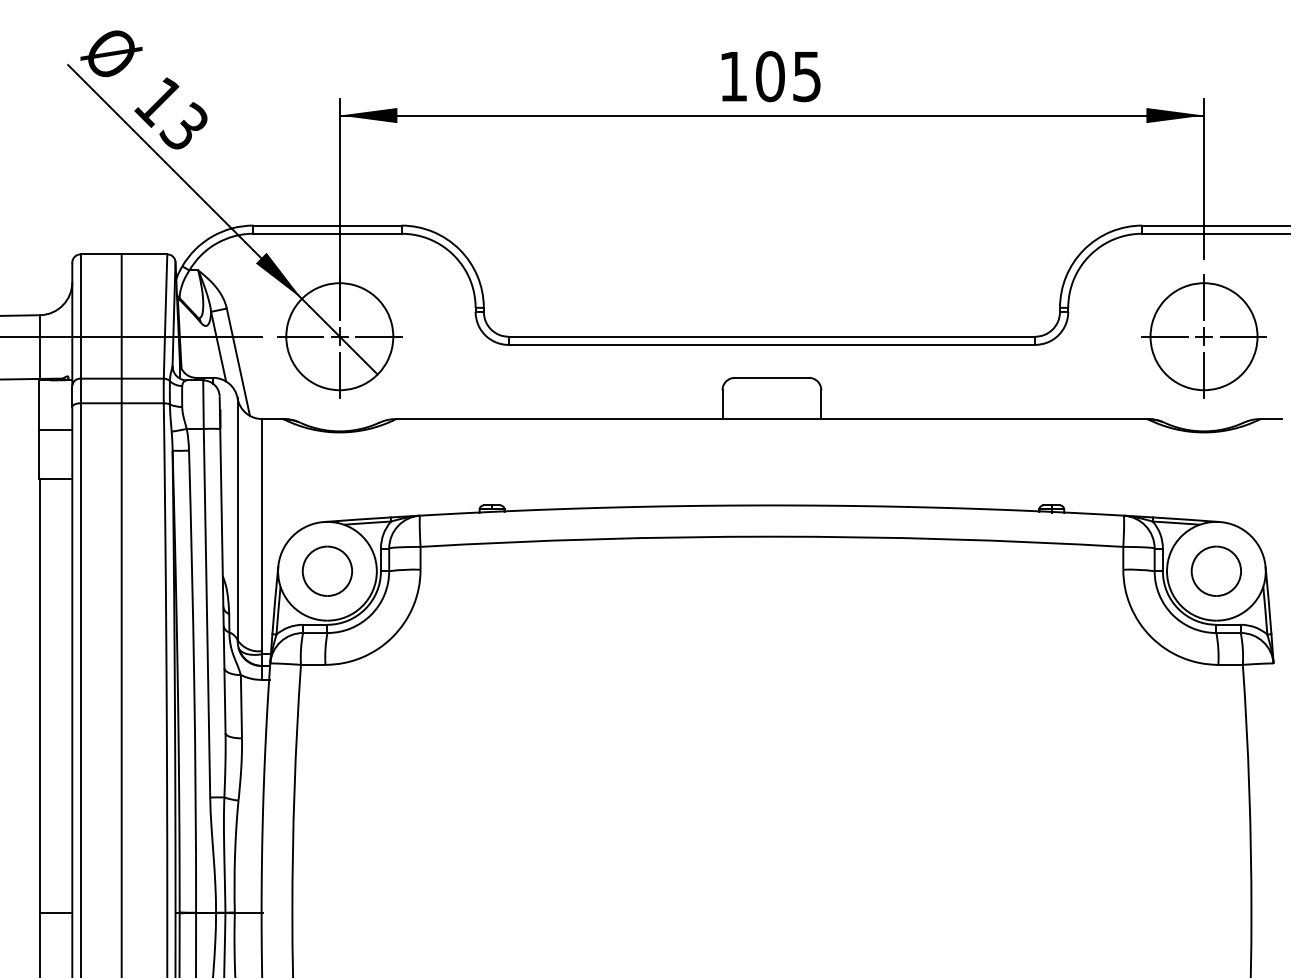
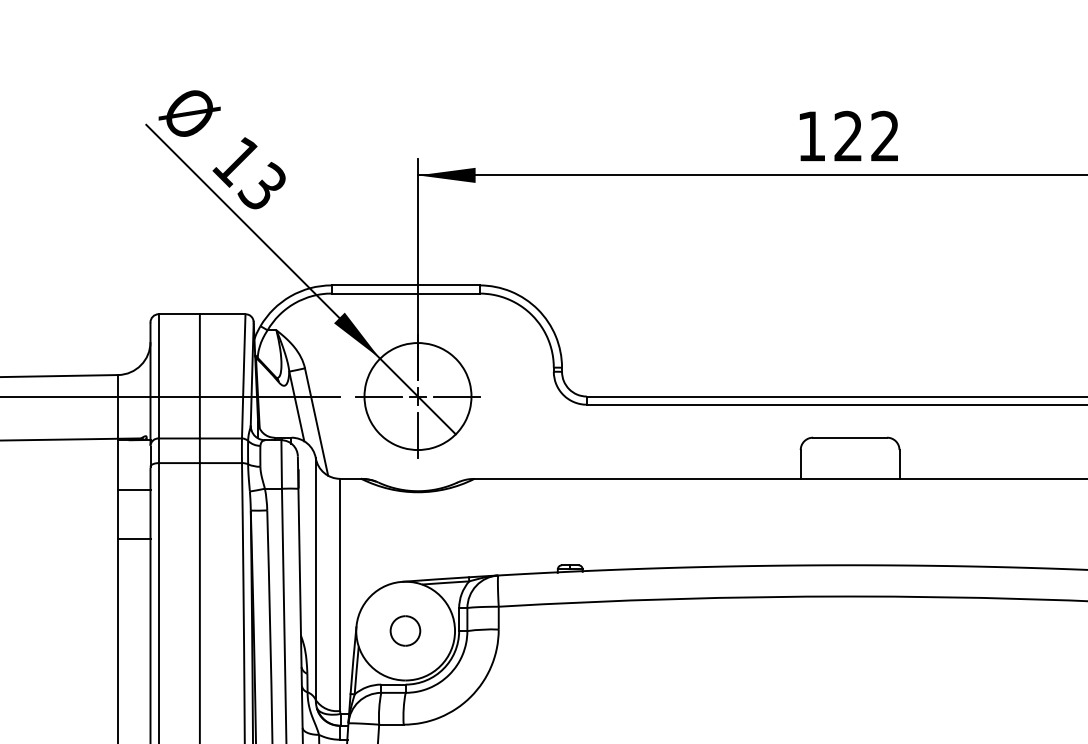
text: (788, 76) -> (866, 136), 105 -> 122
part: (326, 570) -> (404, 630), size x0.6

